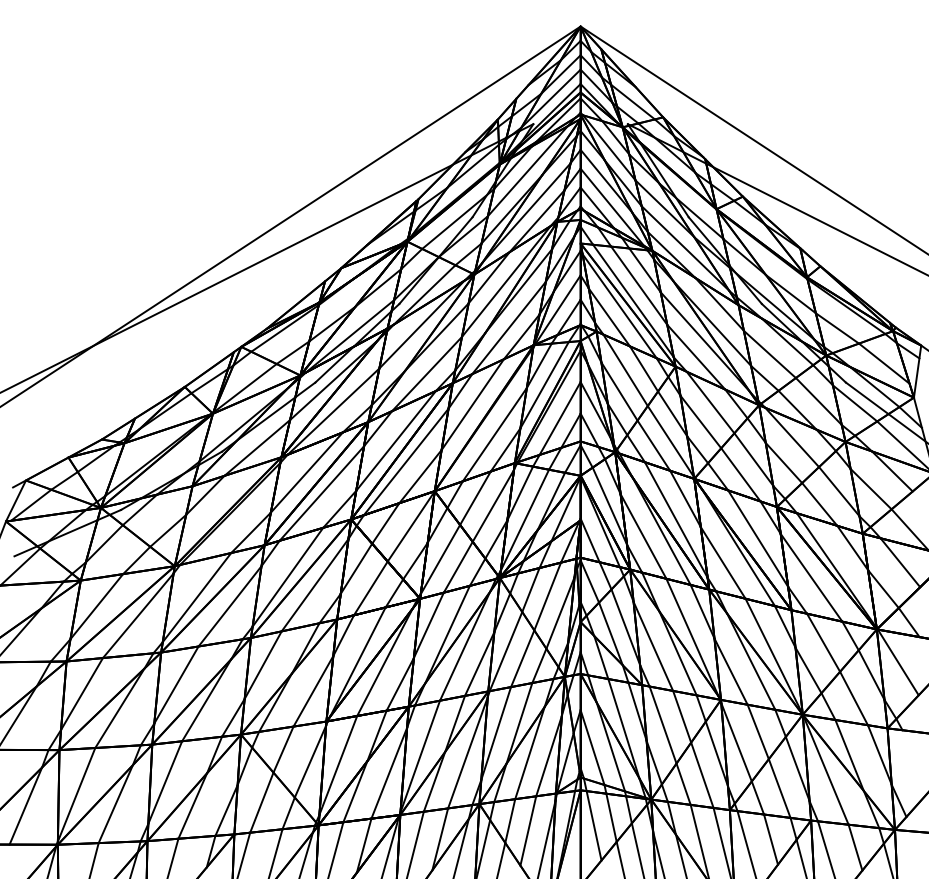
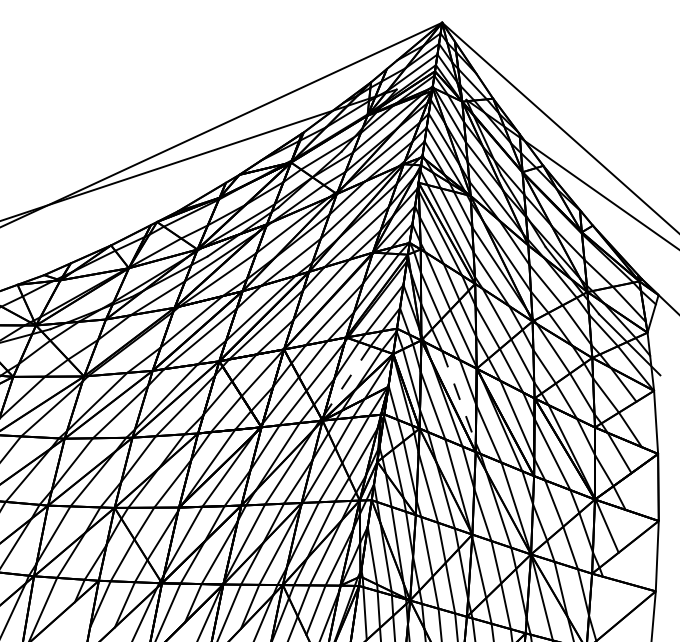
line: (676, 519) -> (459, 396), solid -> dashed
line: (524, 520) -> (347, 380), solid -> dashed

